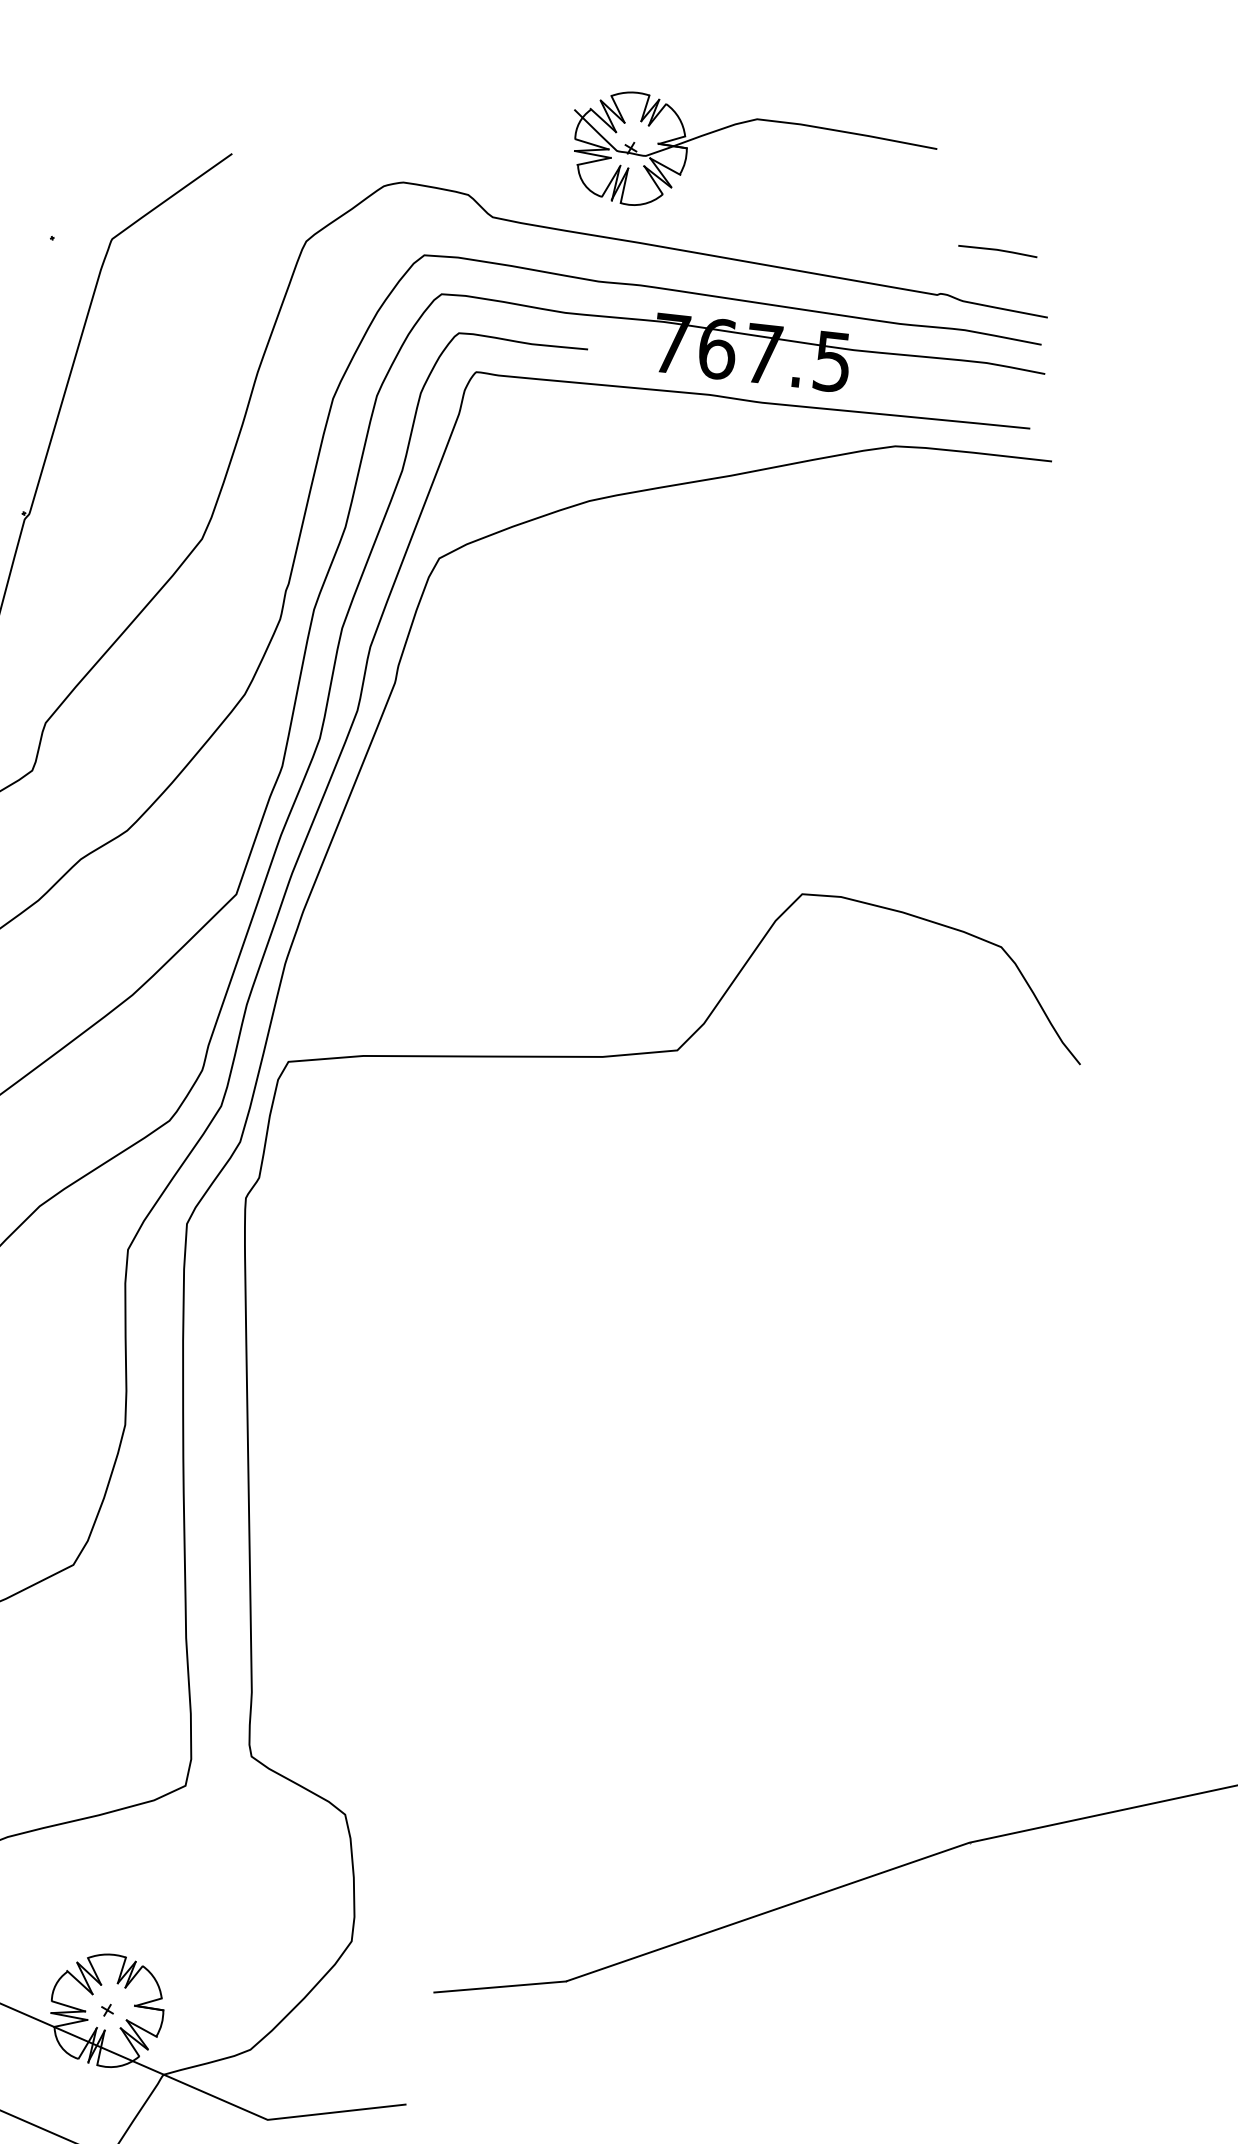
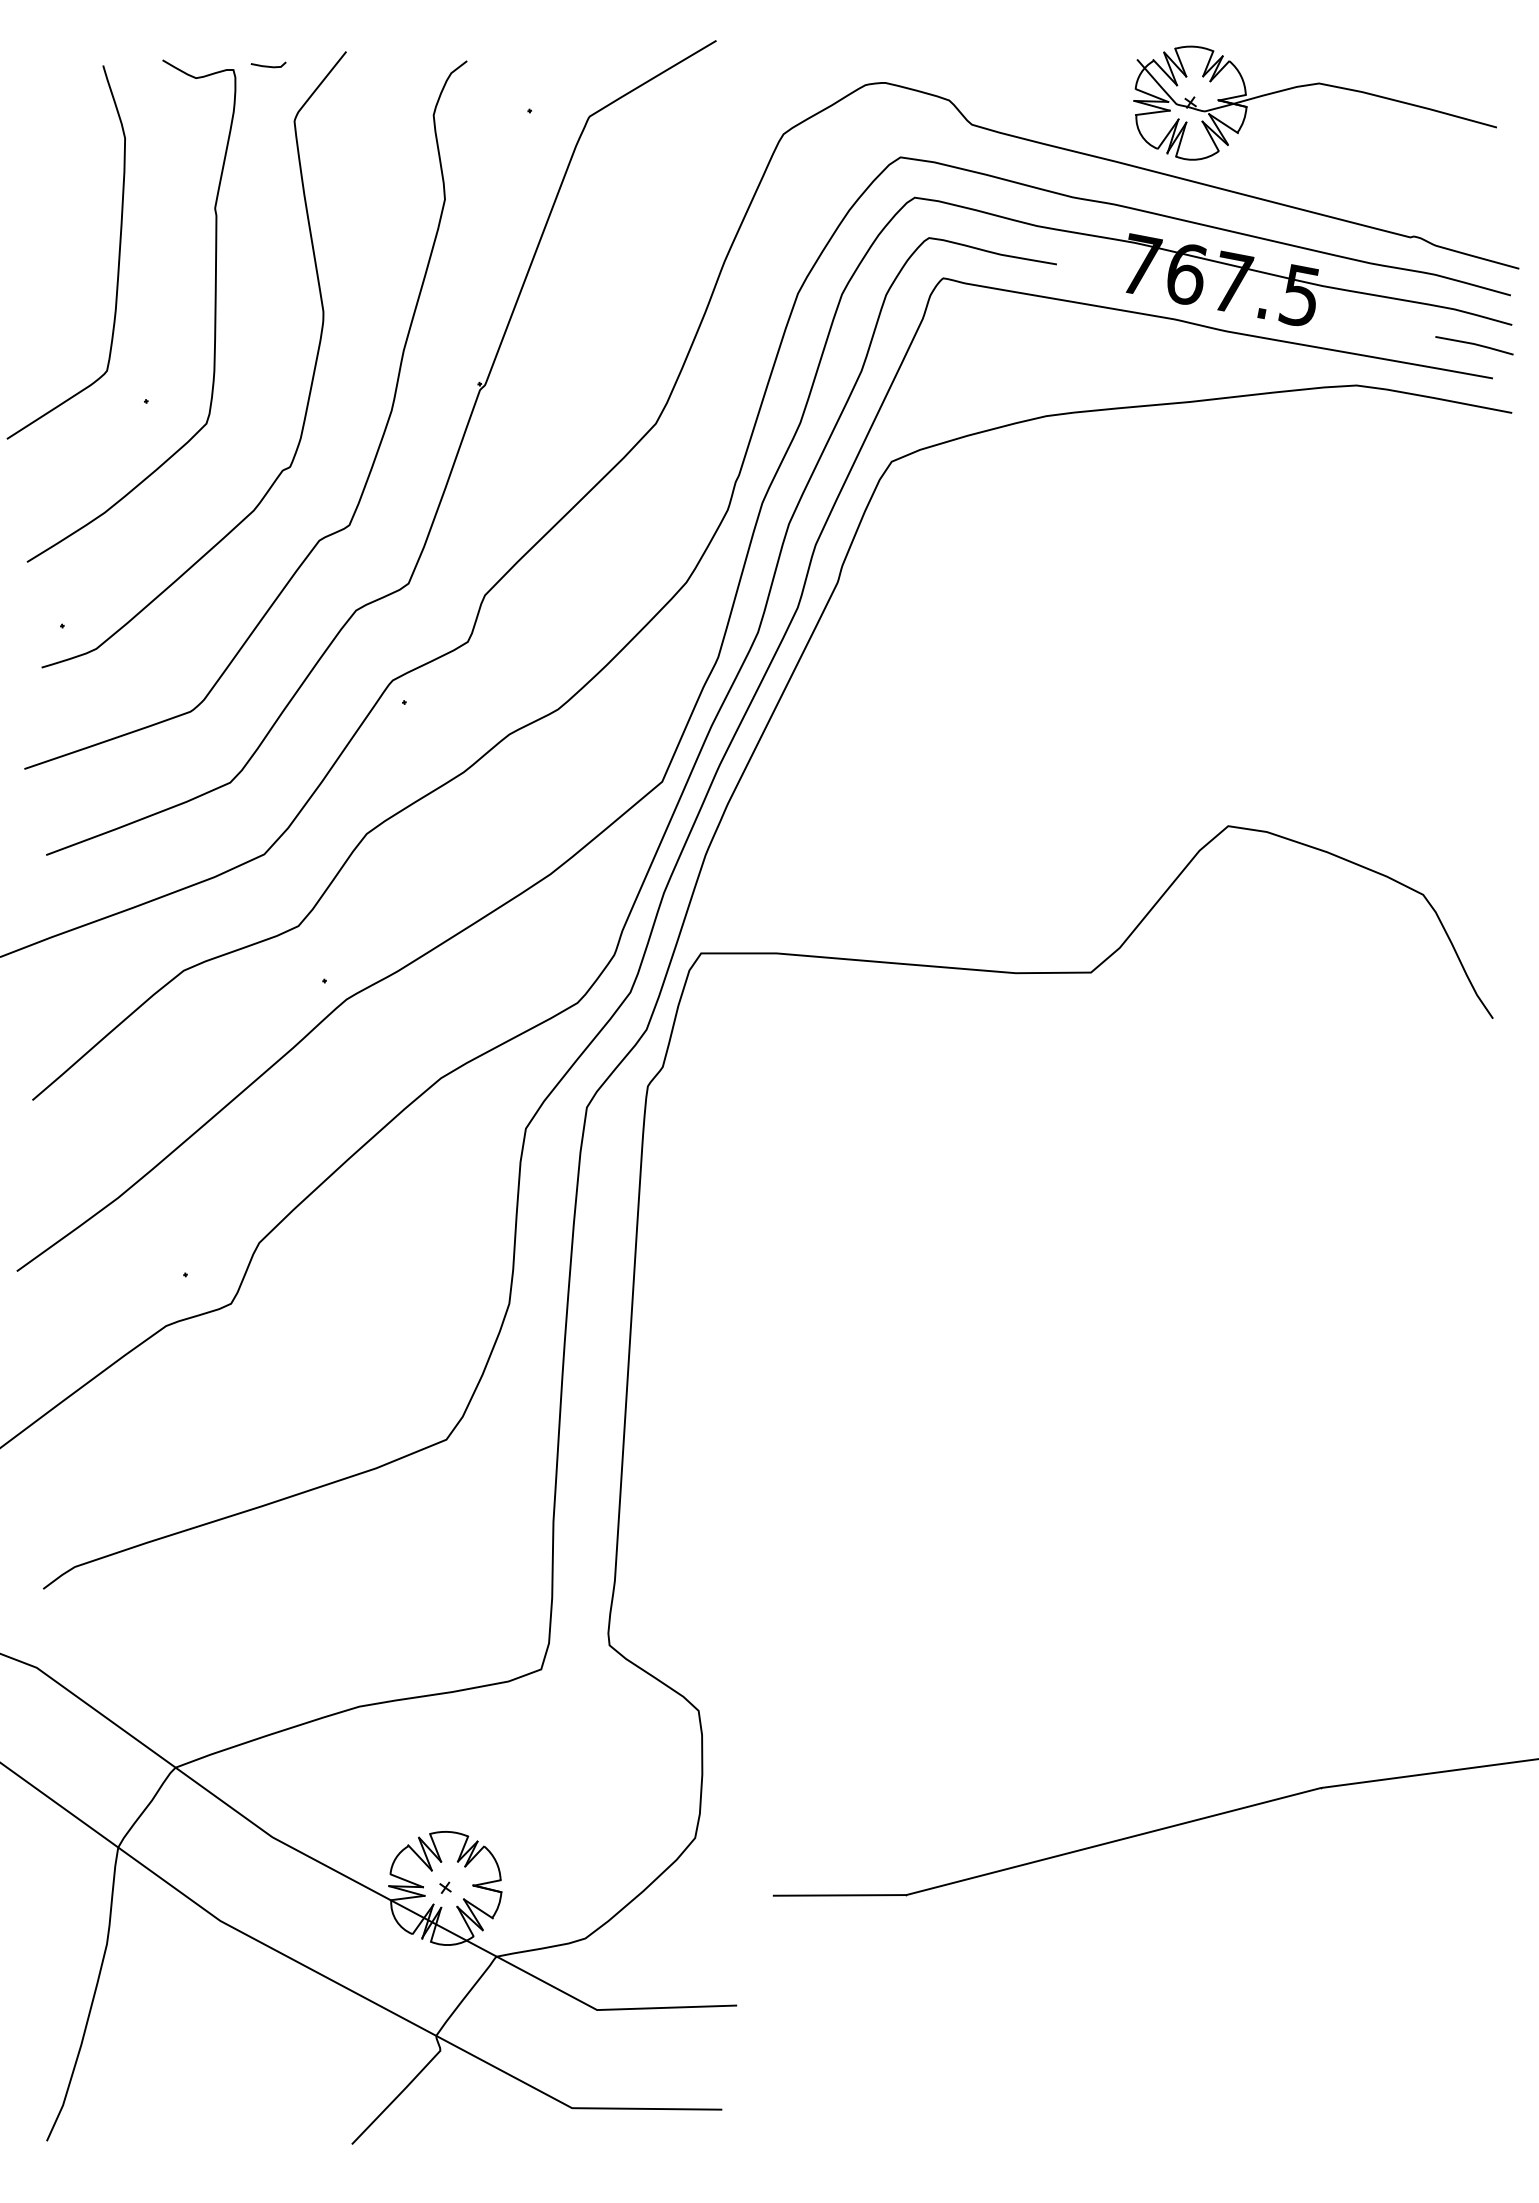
part: (752, 121) -> (1314, 85), moved
line: (997, 250) -> (1474, 344), moved

